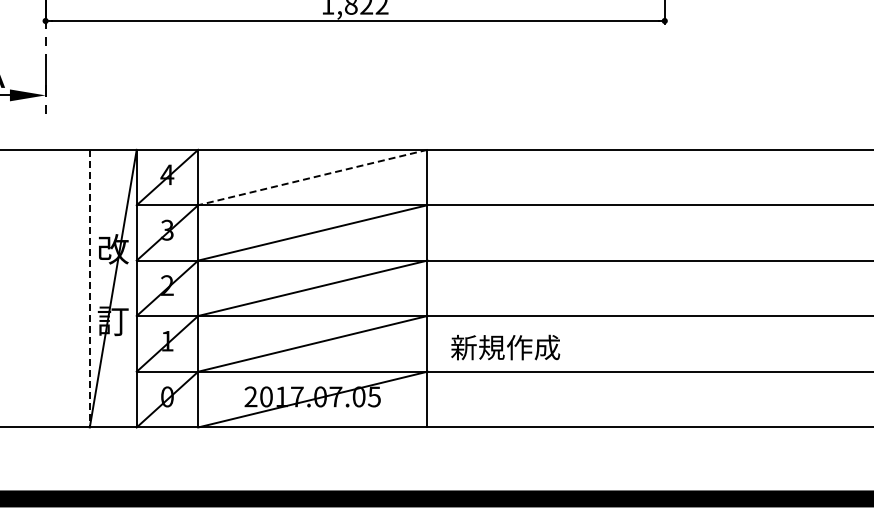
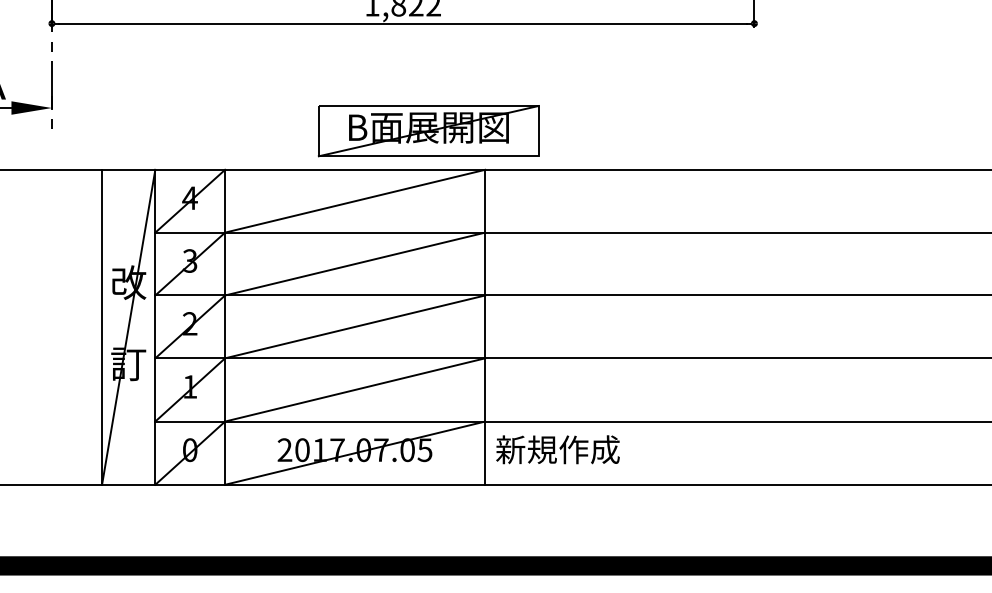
part: (377, 115) -> (428, 130), added
line: (312, 177) -> (354, 201), dashed -> solid
line: (89, 288) -> (101, 327), dashed -> solid
text: (505, 347) -> (557, 449), moved

